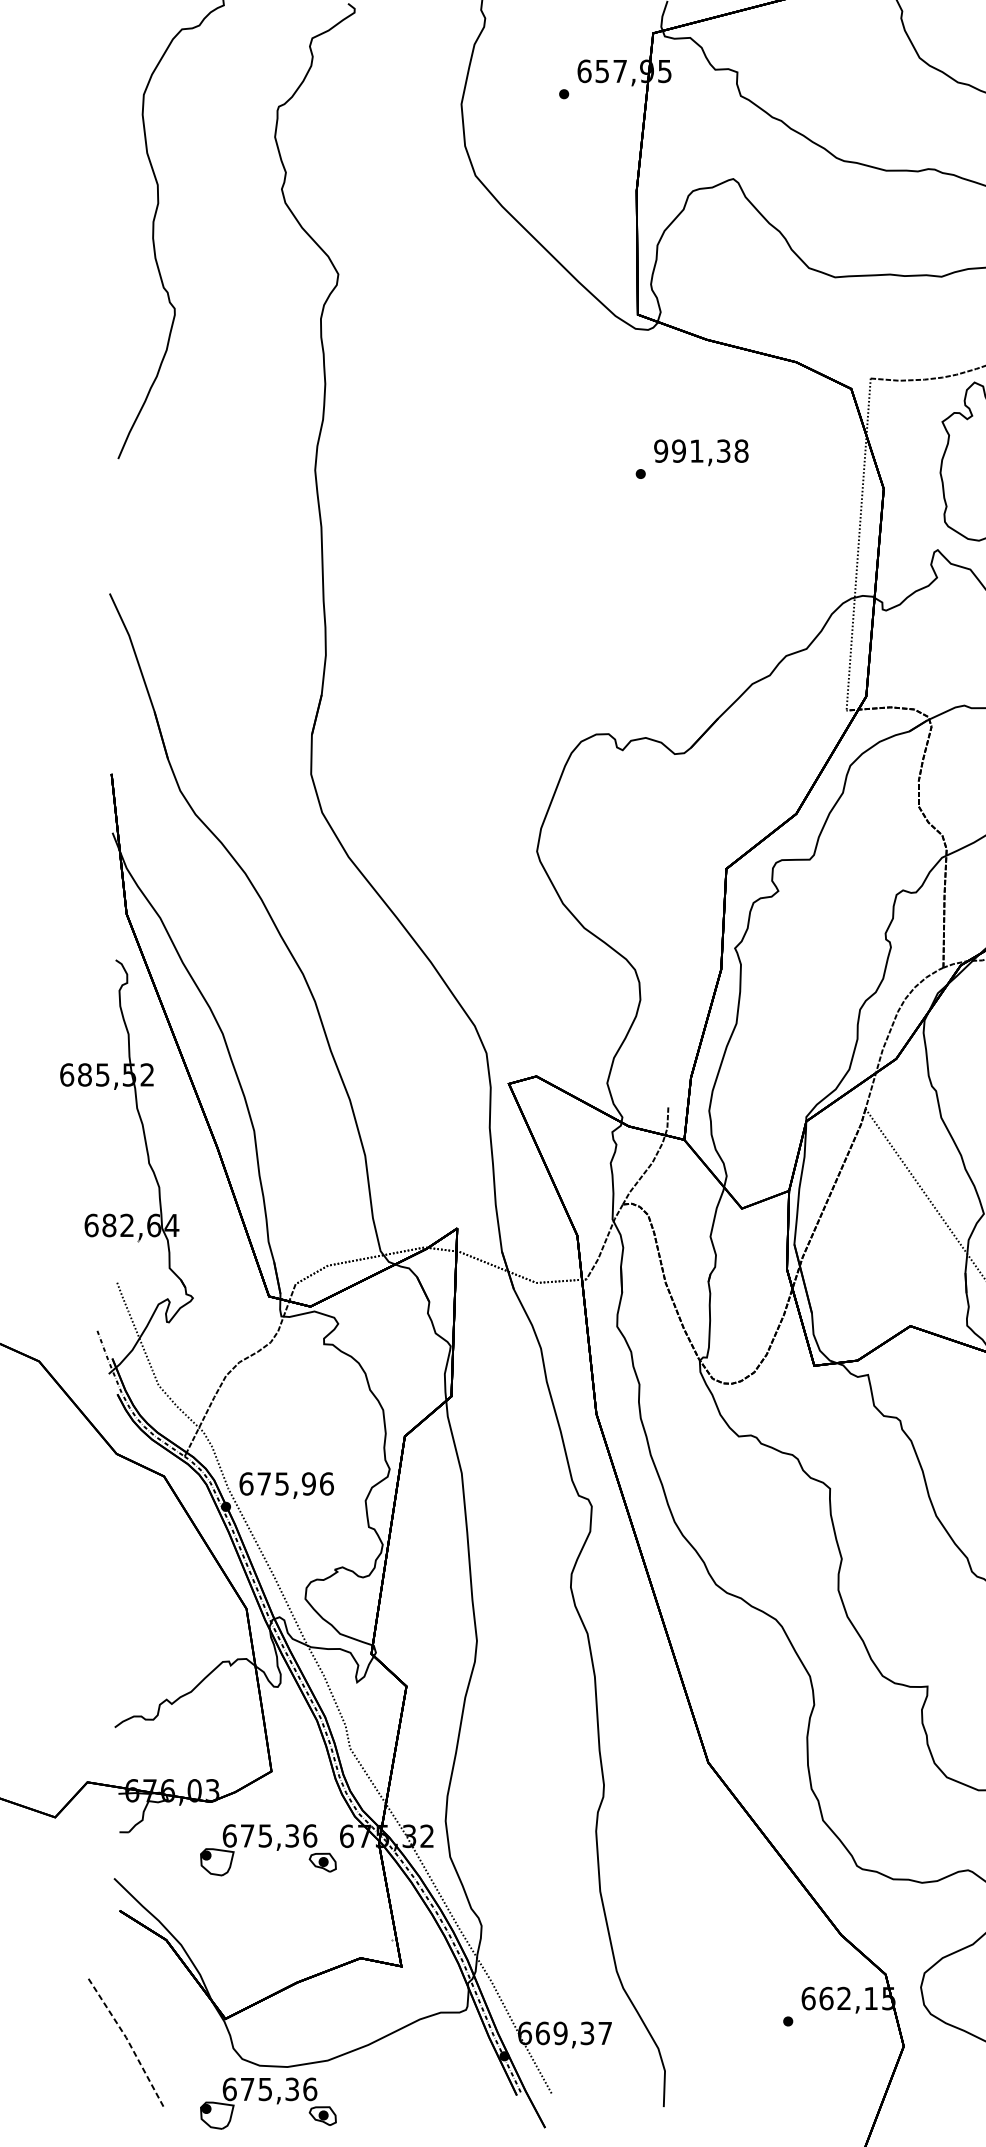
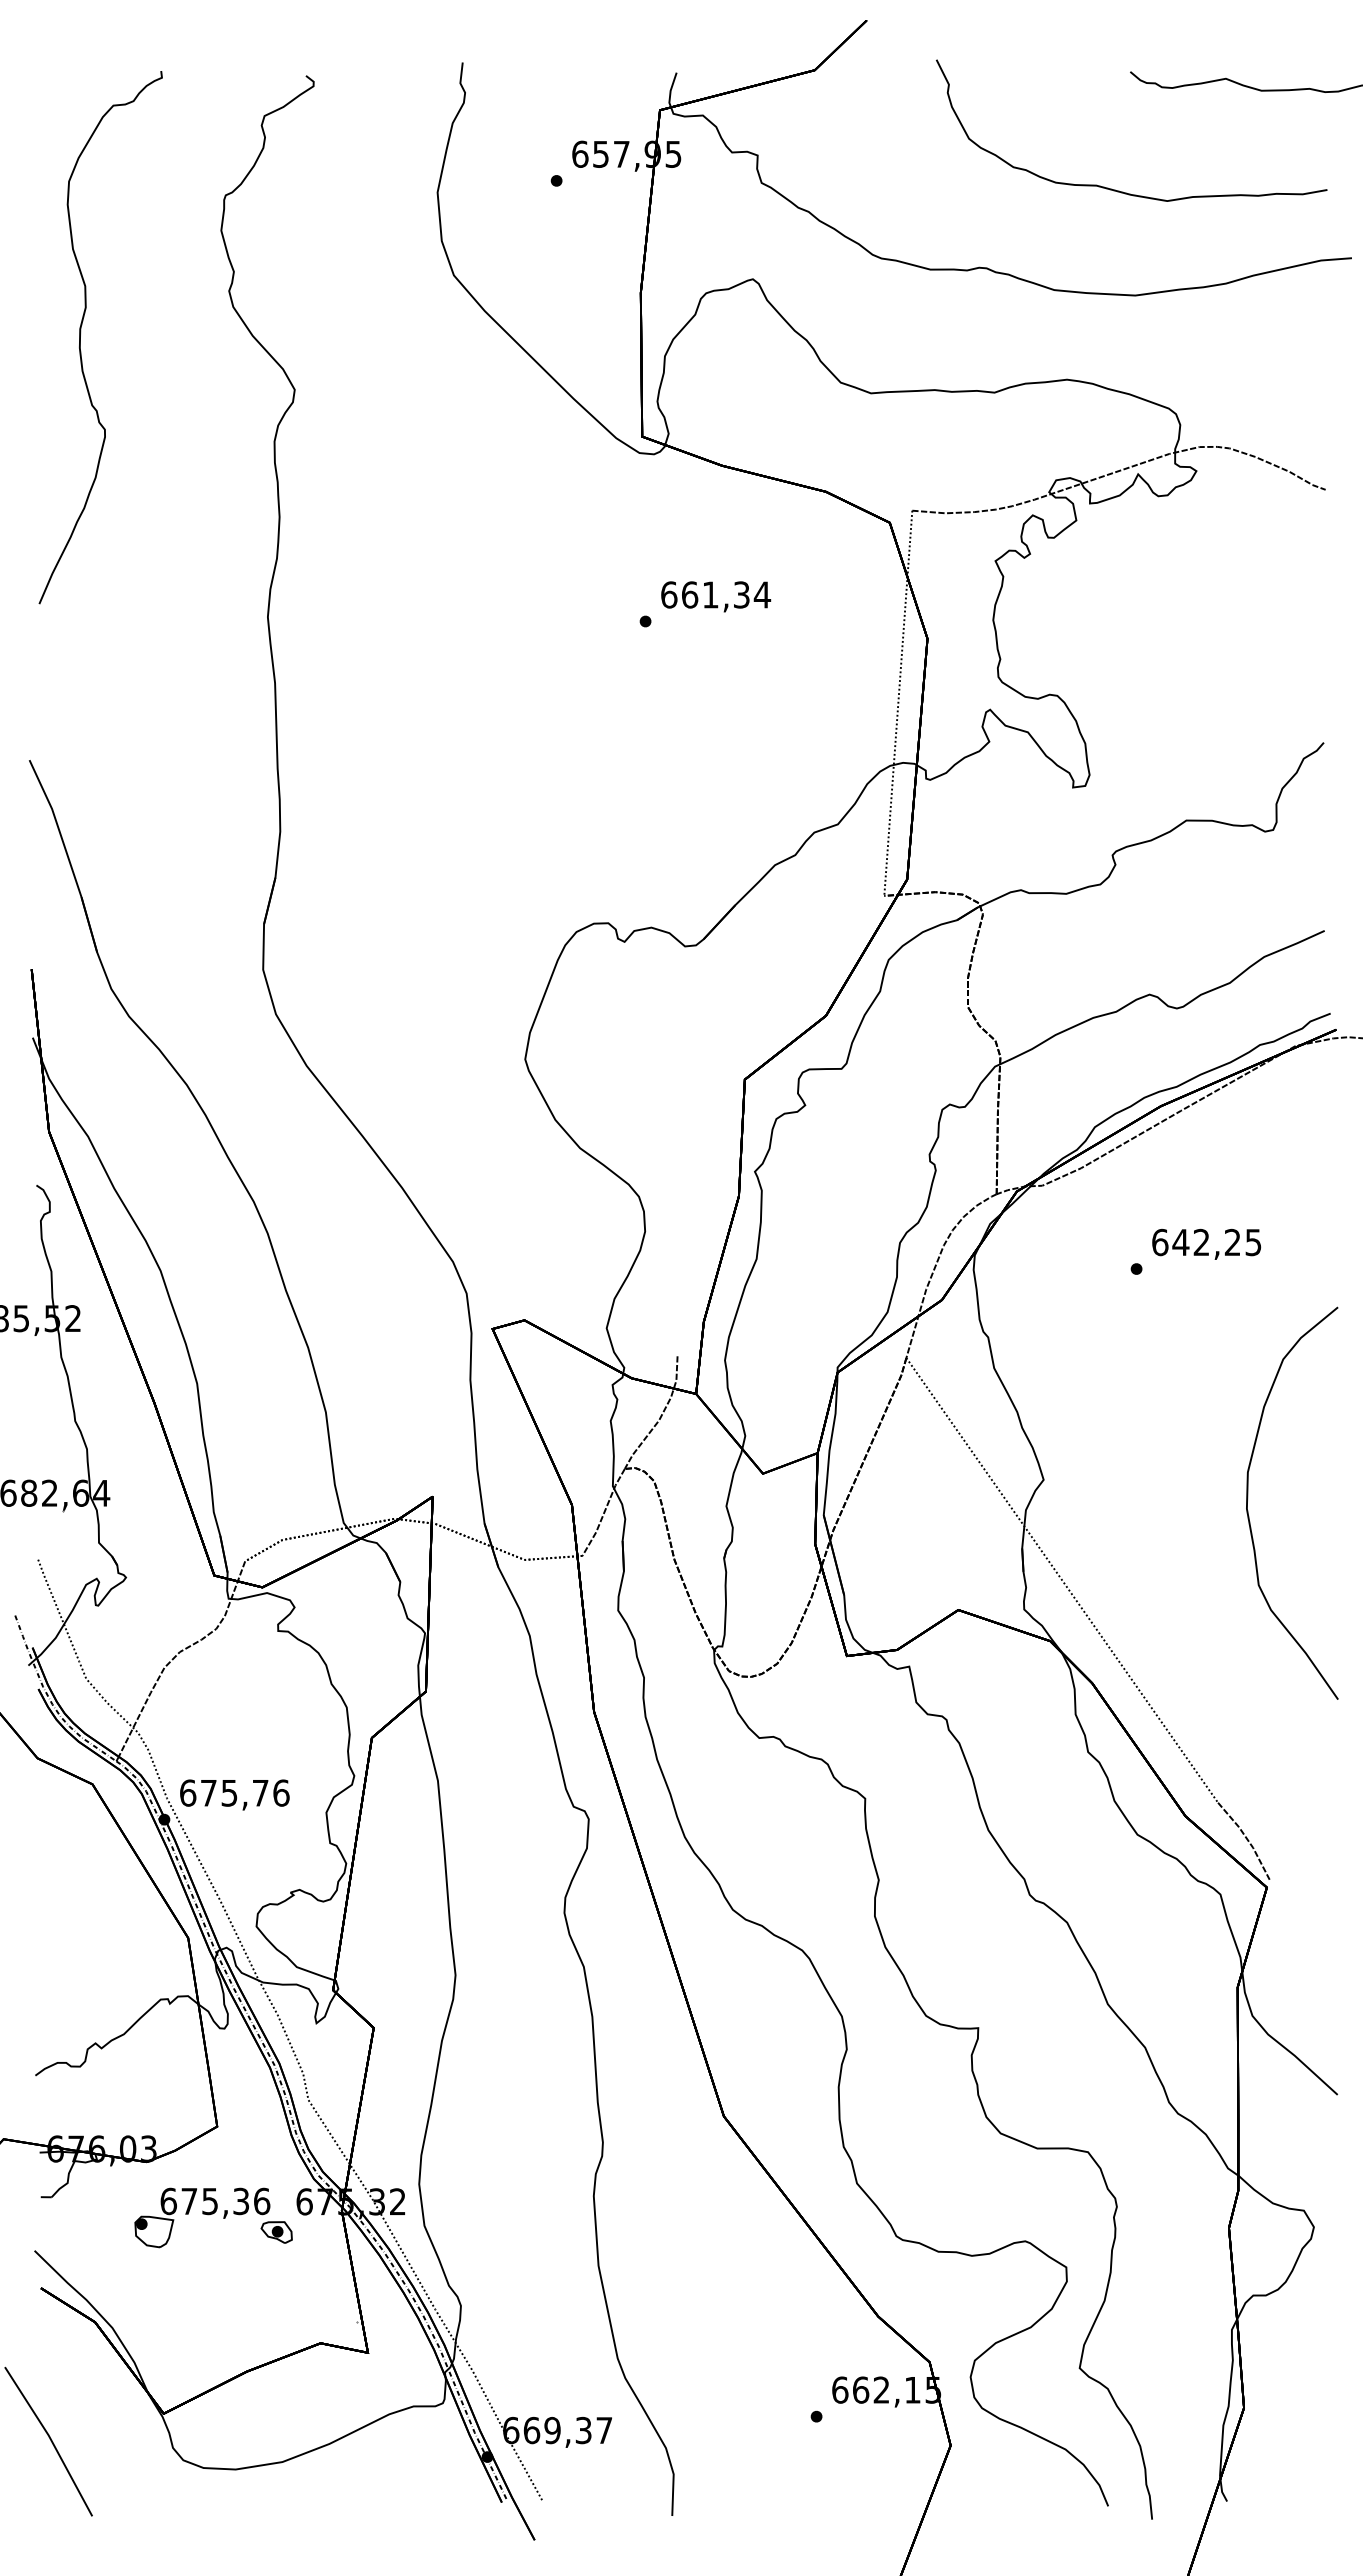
text: (701, 450) -> (716, 594), 991,38 -> 661,34
text: (308, 1483) -> (260, 1792), 675,96 -> 675,76
line: (128, 2041) -> (51, 2439), dashed -> solid
part: (268, 2103) -> (213, 2511), removed

